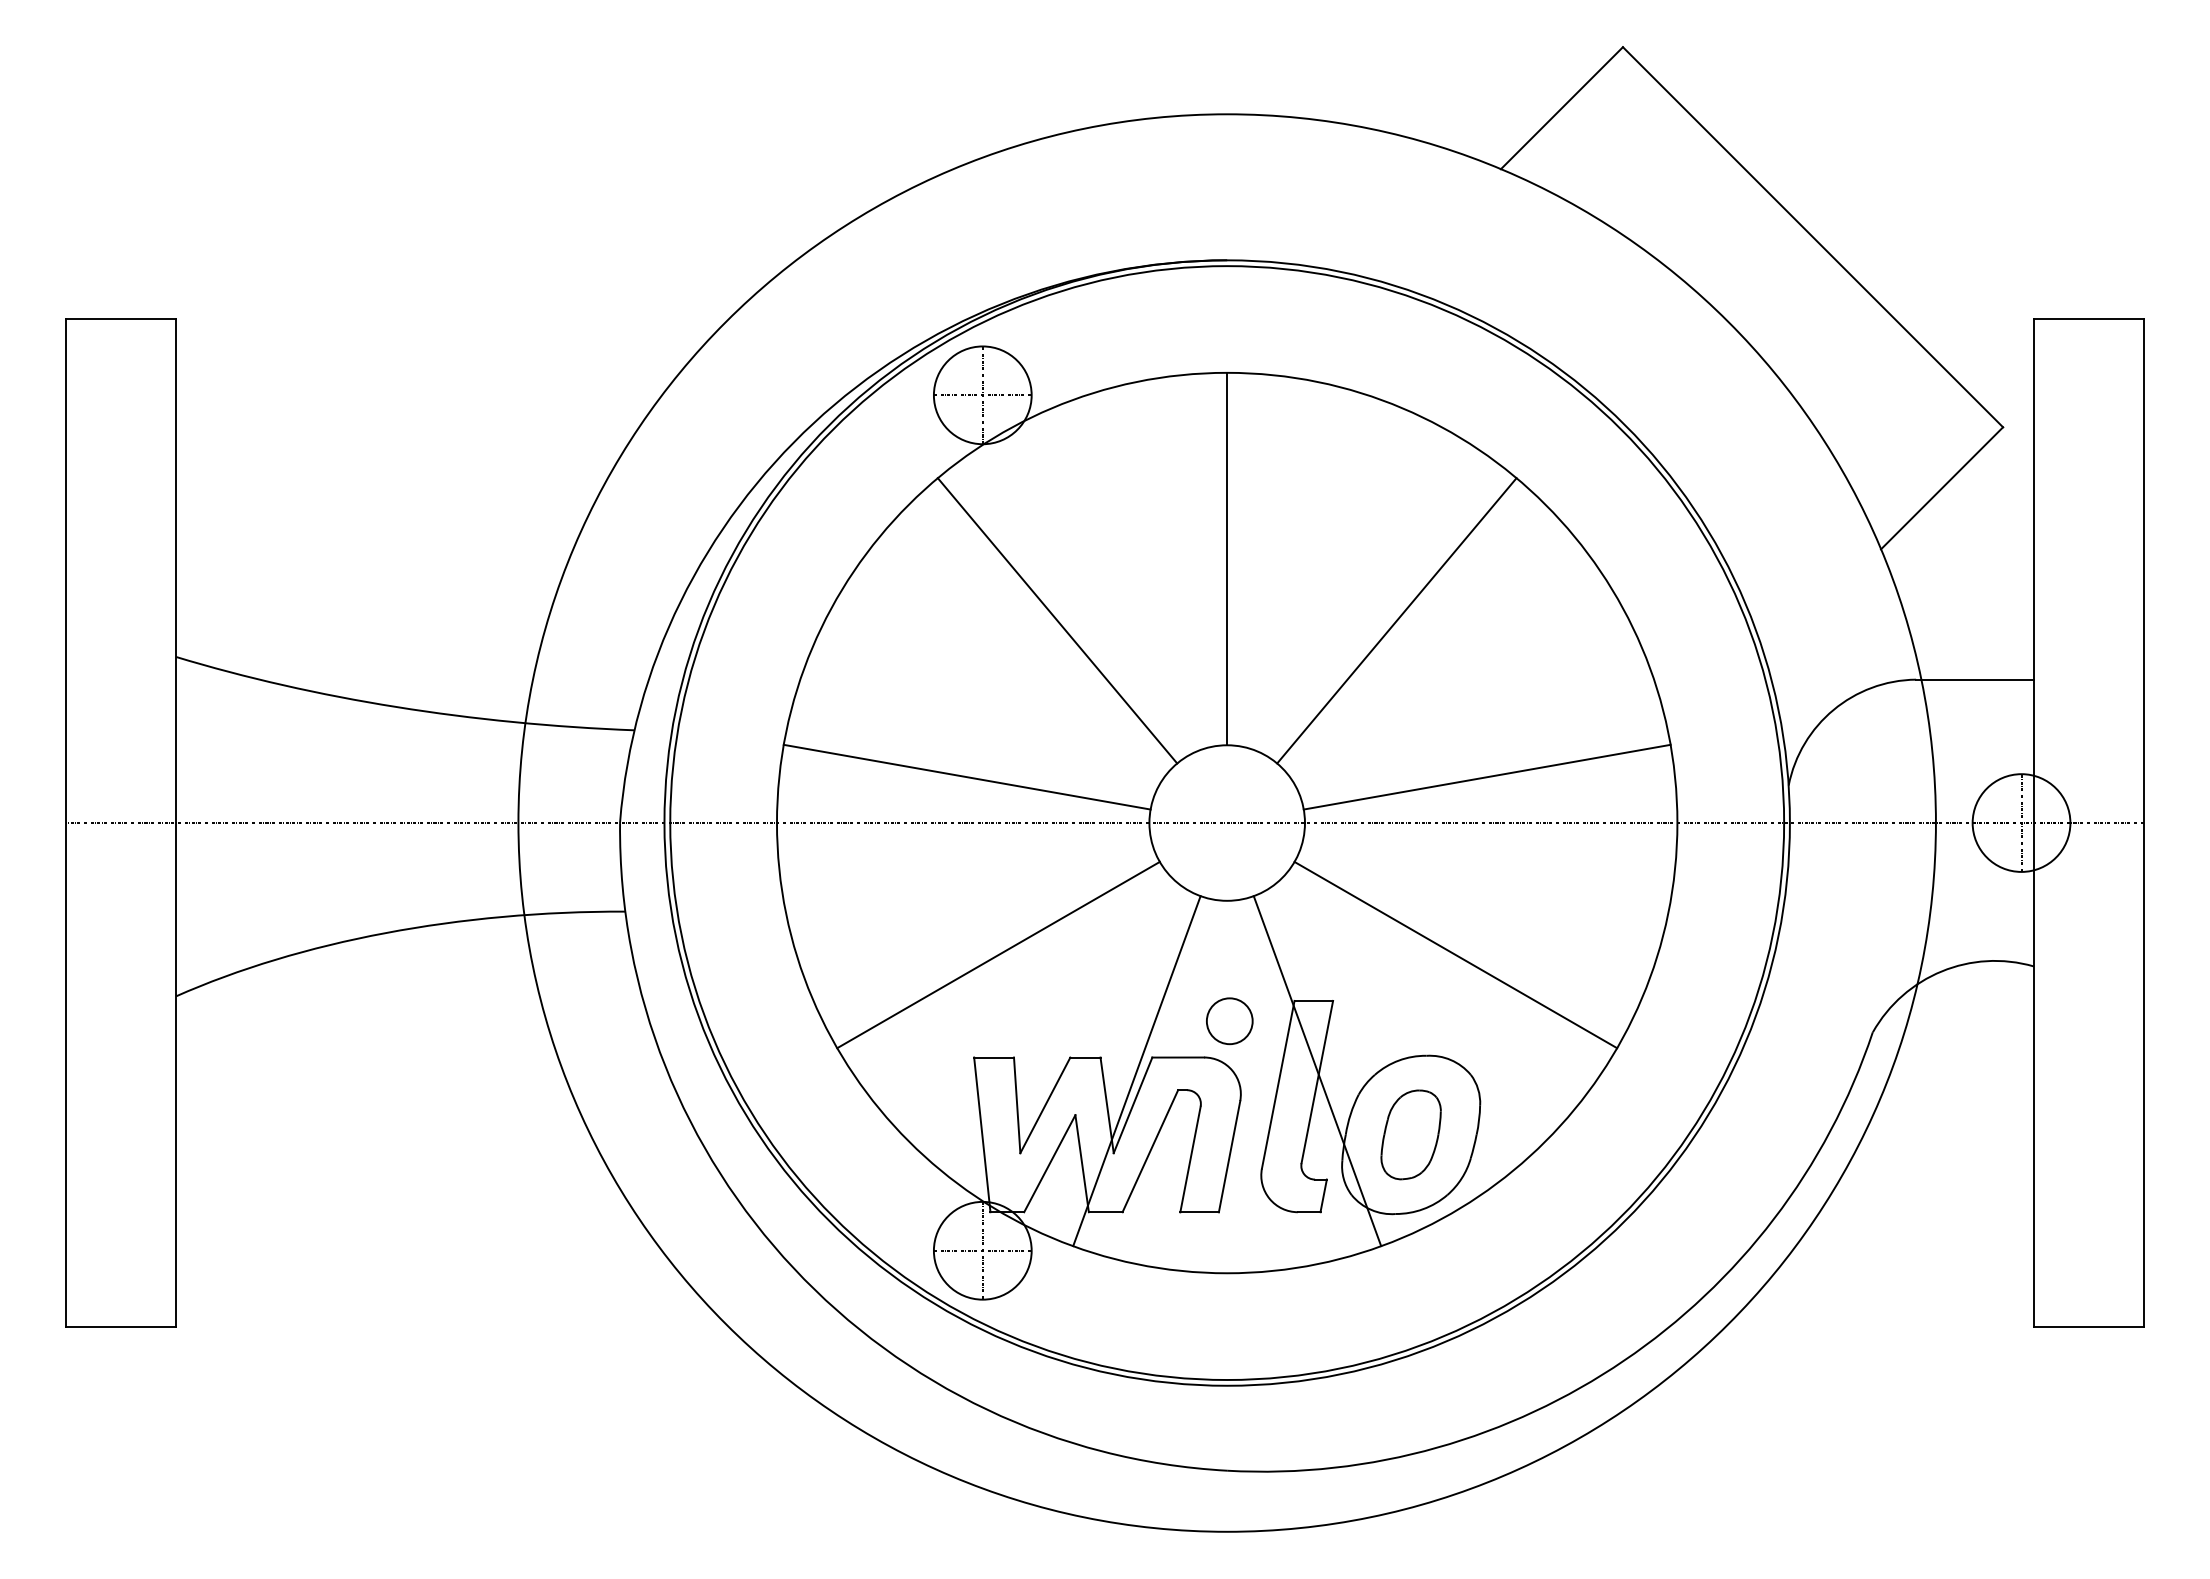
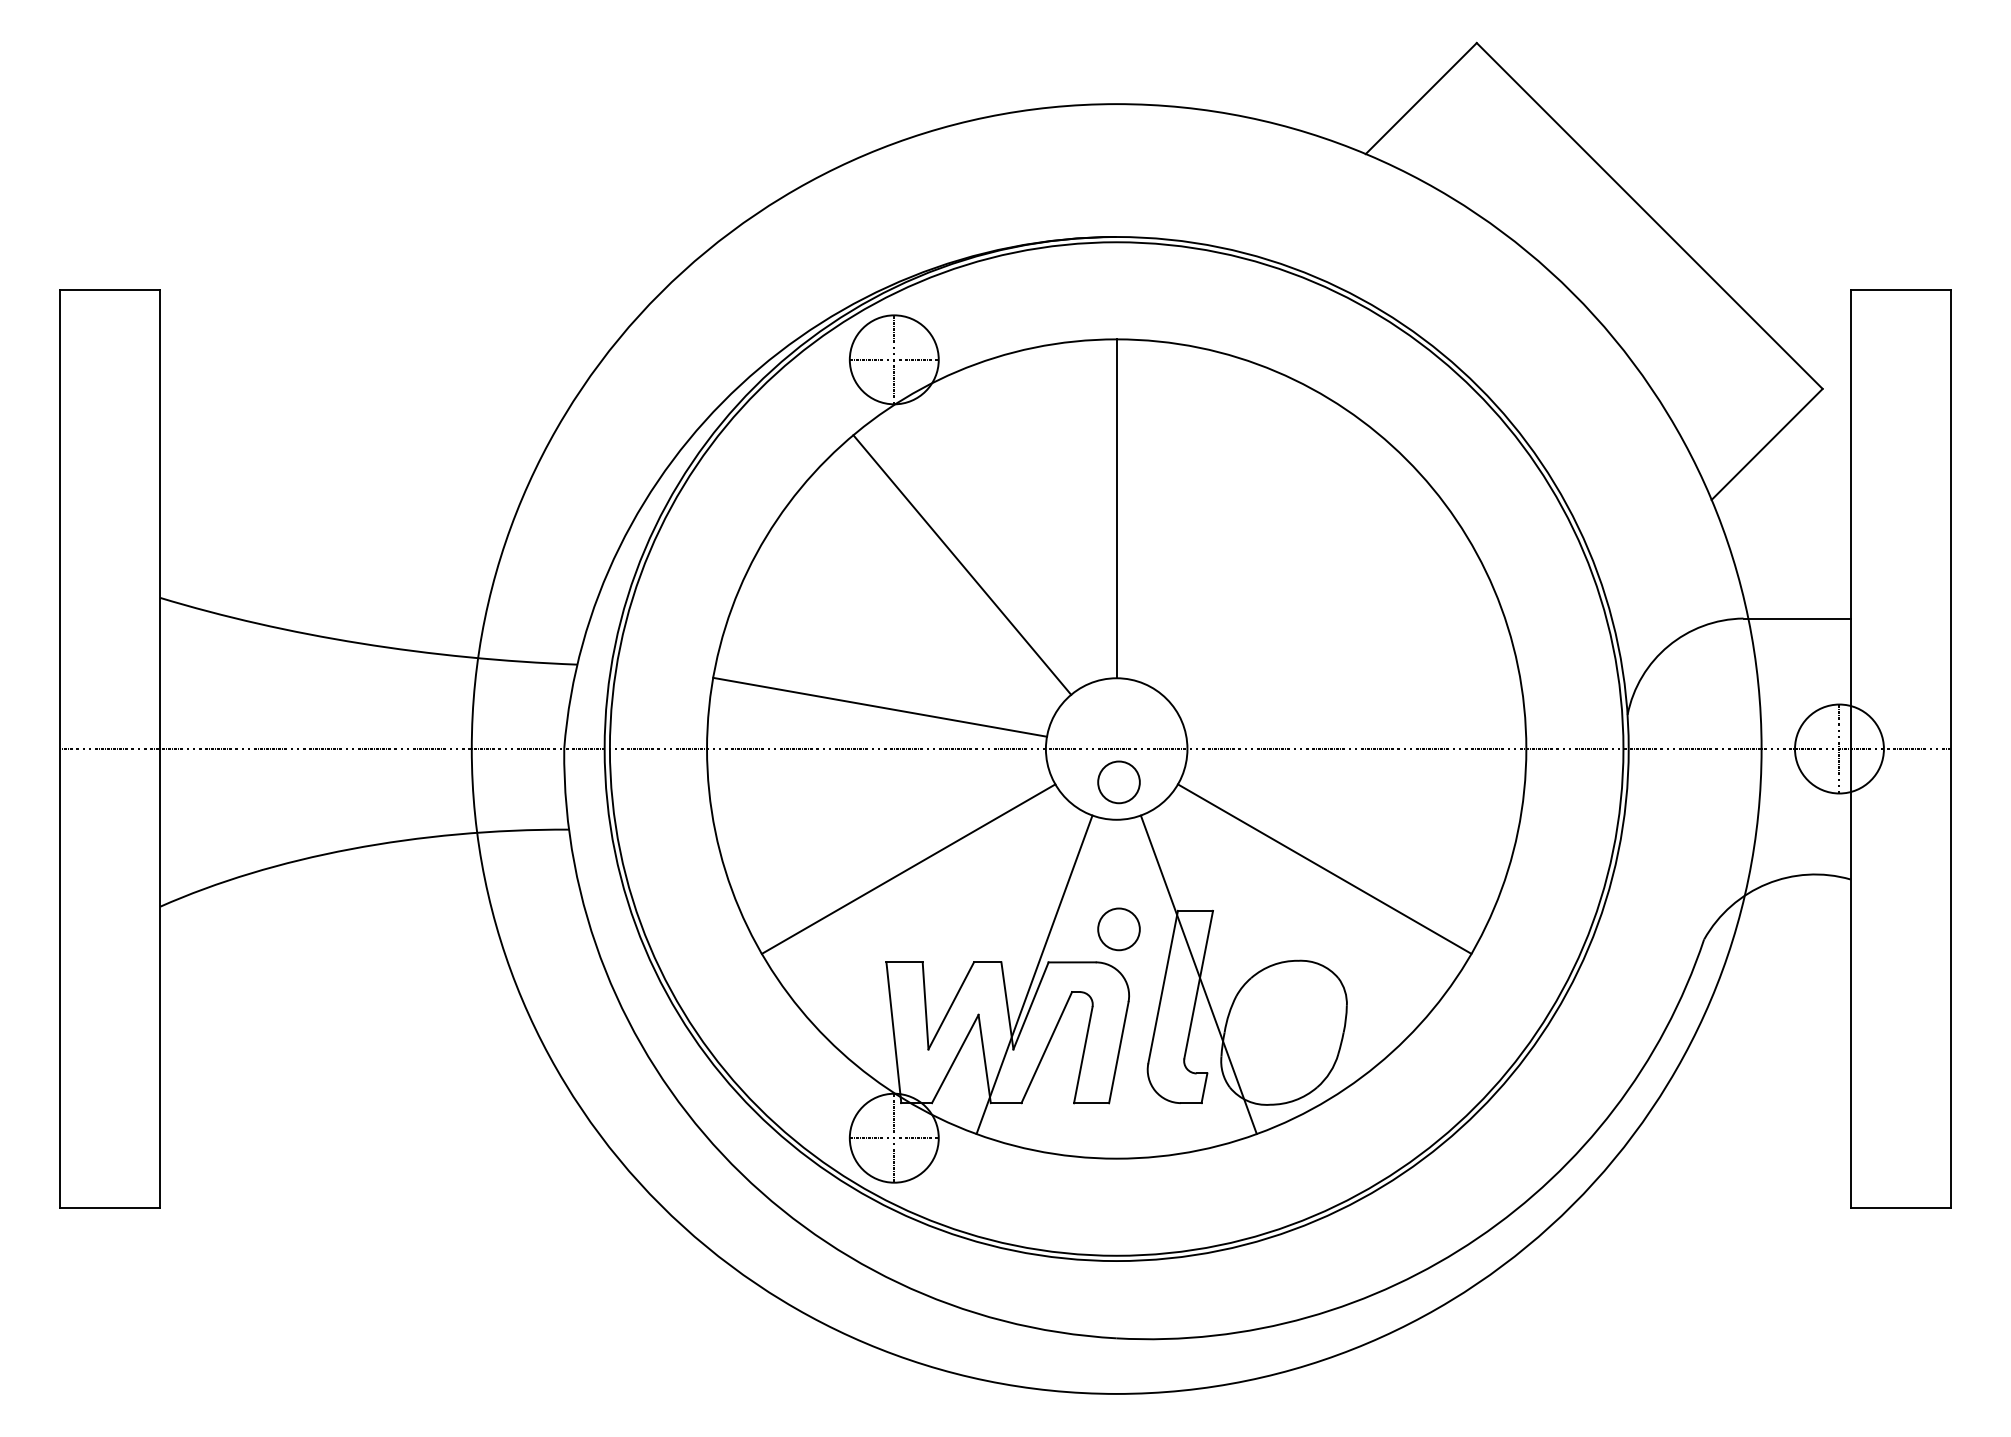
line: (1397, 620) -> (1271, 564), removed
line: (1487, 776) -> (1353, 706), removed
circle: (1229, 859) -> (1118, 782), added
part: (1410, 1134) -> (1283, 1032), removed

